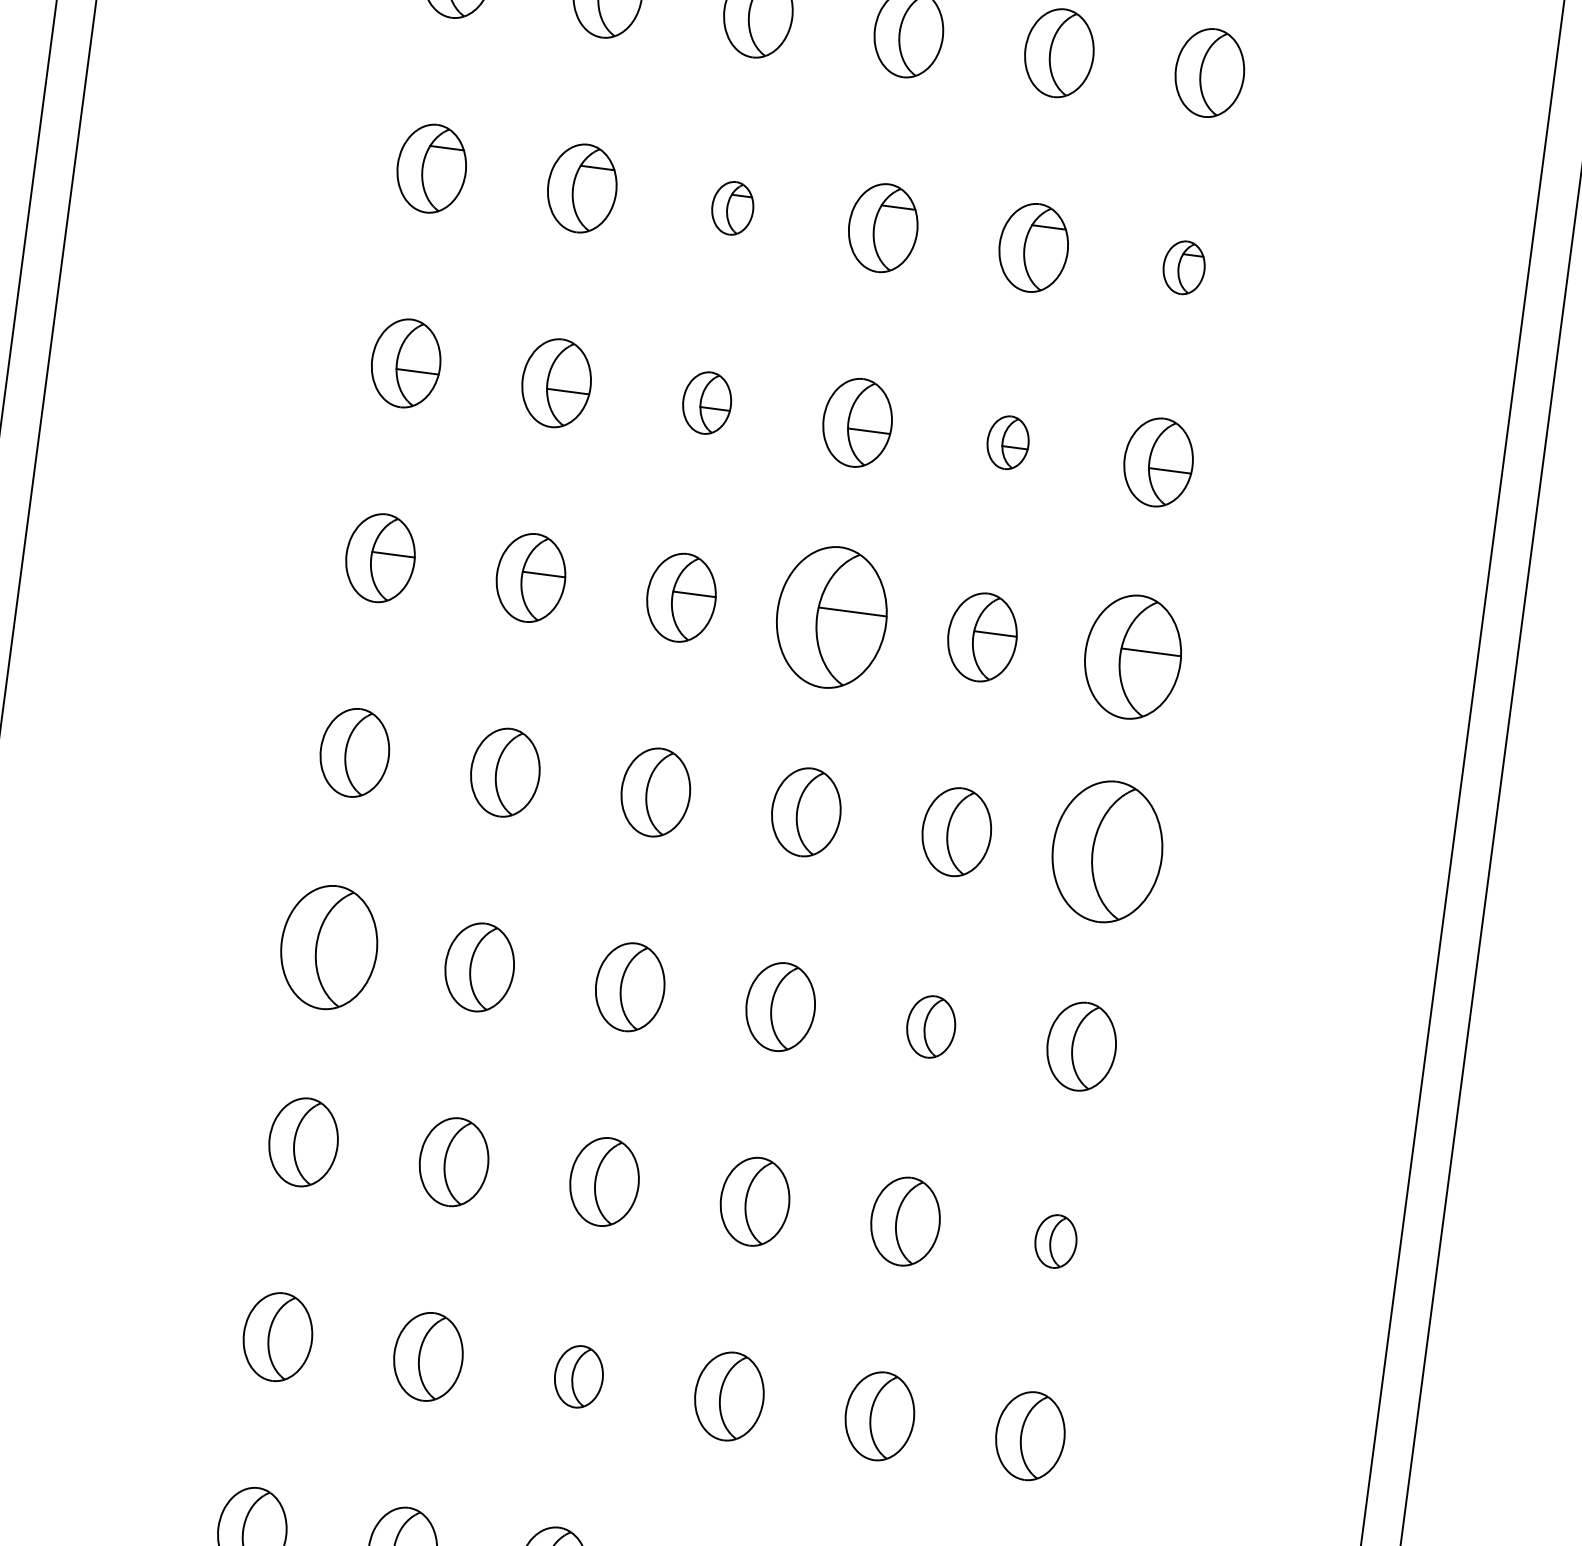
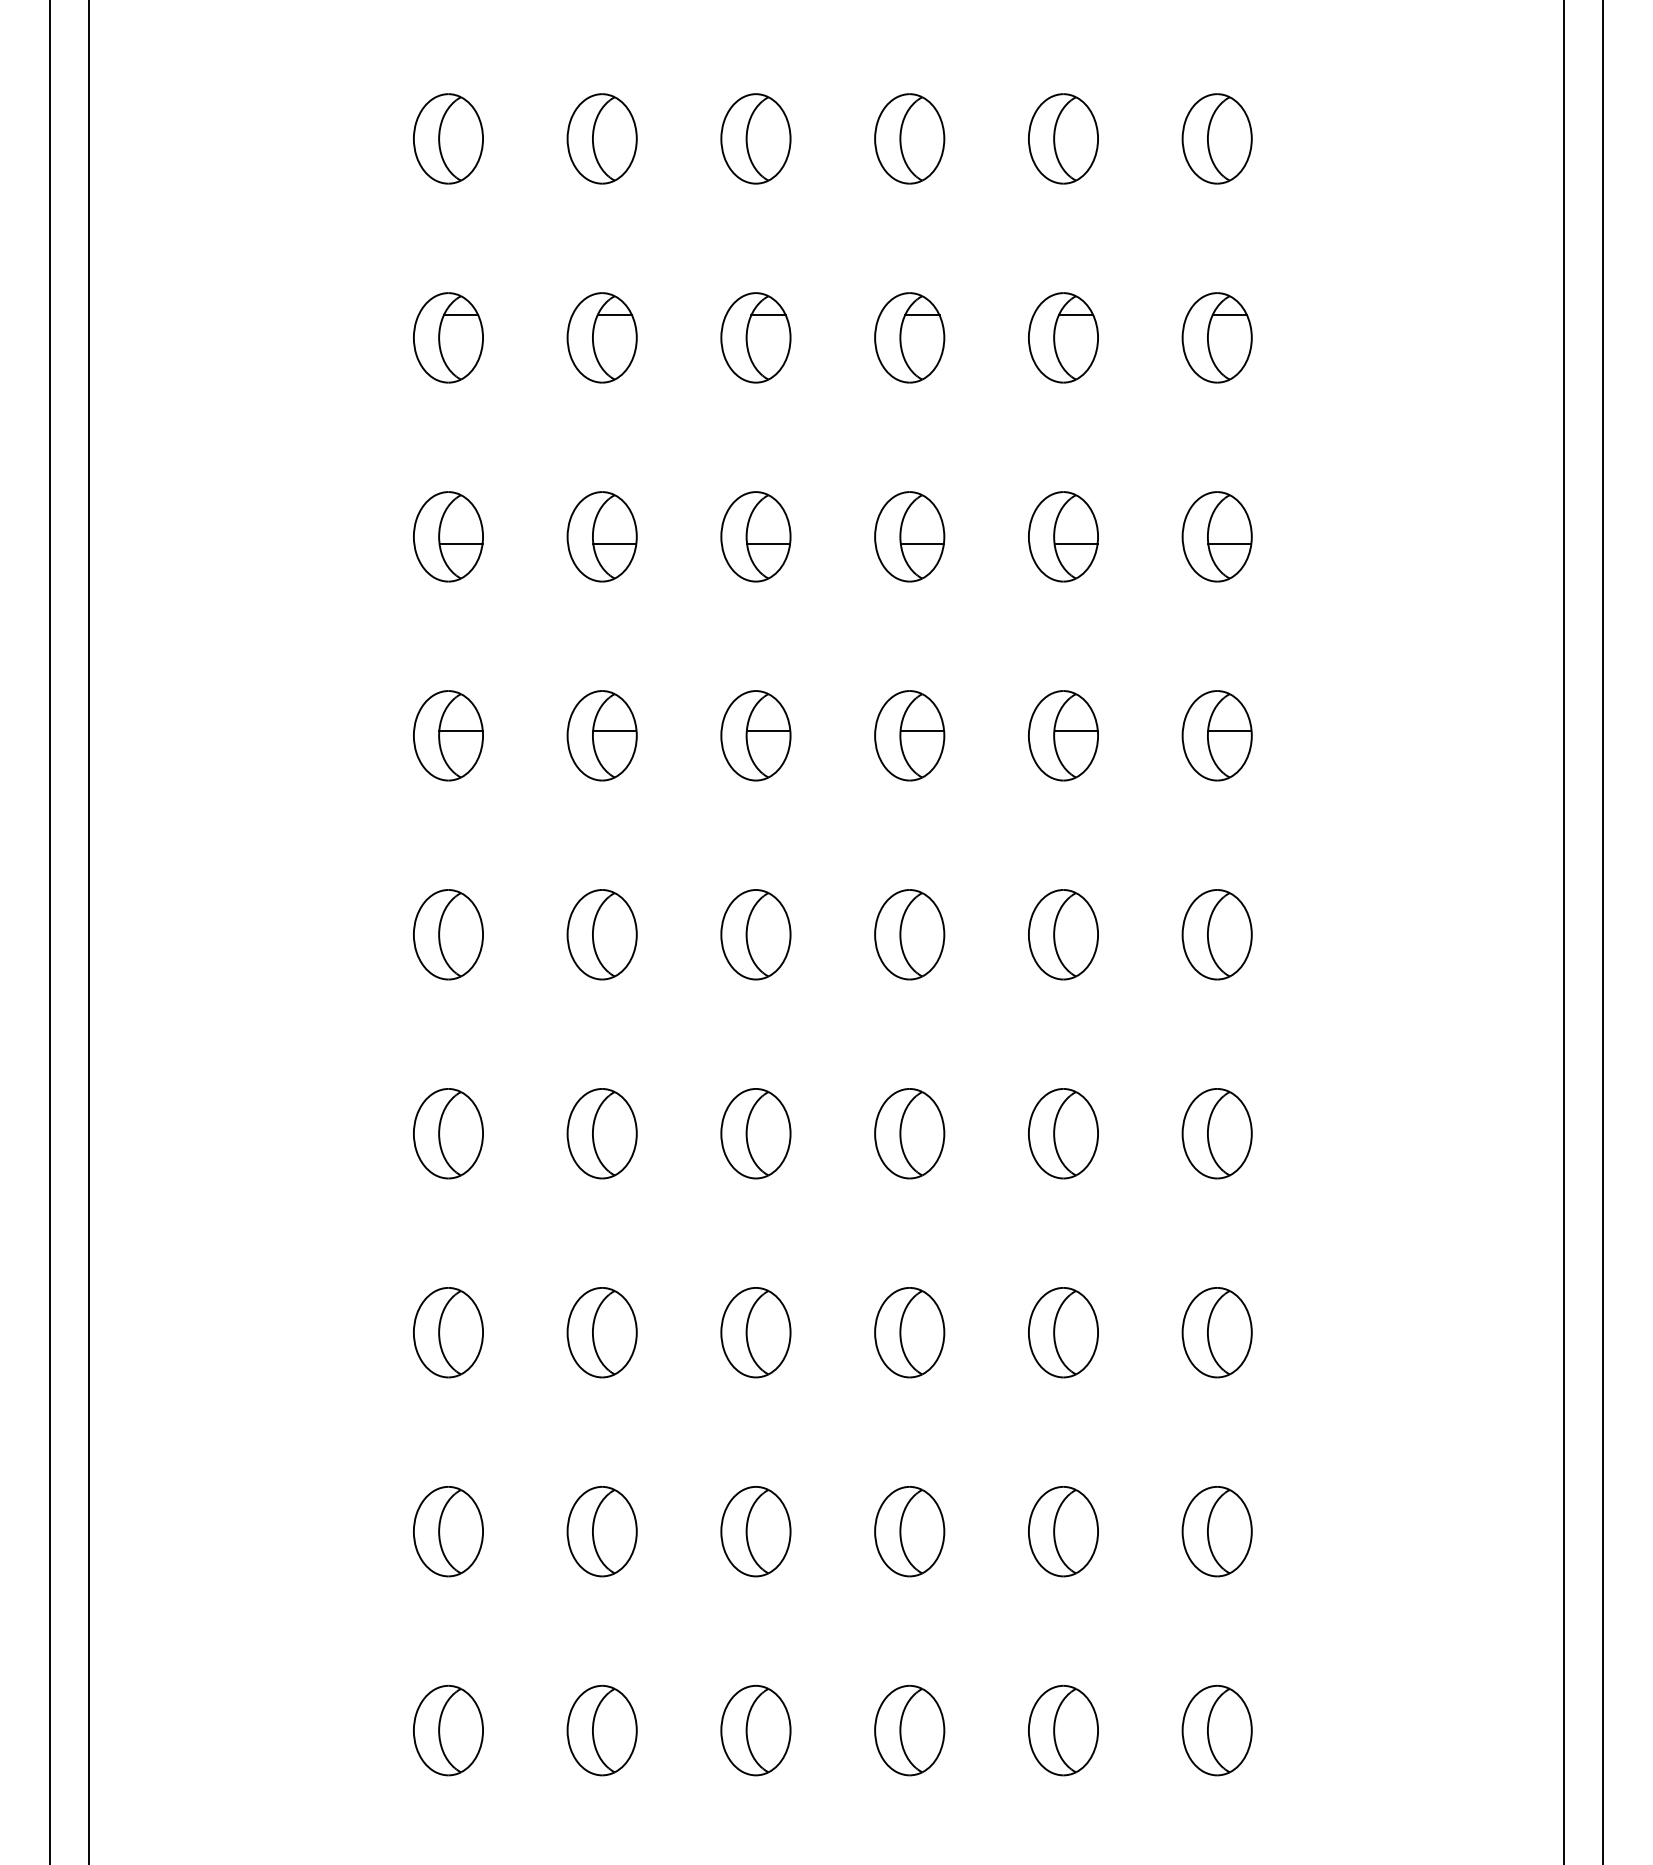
part: (732, 207) -> (755, 337), size x1.67
part: (1183, 267) -> (1216, 337), size x1.67
part: (706, 402) -> (755, 536), size x1.43
part: (1008, 442) -> (1063, 536), size x1.67
part: (831, 617) -> (909, 735), size x0.62
part: (1132, 656) -> (1216, 735), size x0.71
part: (1106, 851) -> (1216, 934), size x0.62
part: (329, 947) -> (448, 1133), size x0.71
part: (931, 1026) -> (1063, 1133), size x1.43
part: (1055, 1241) -> (1216, 1332), size x1.67
part: (578, 1376) -> (755, 1531), size x1.43

